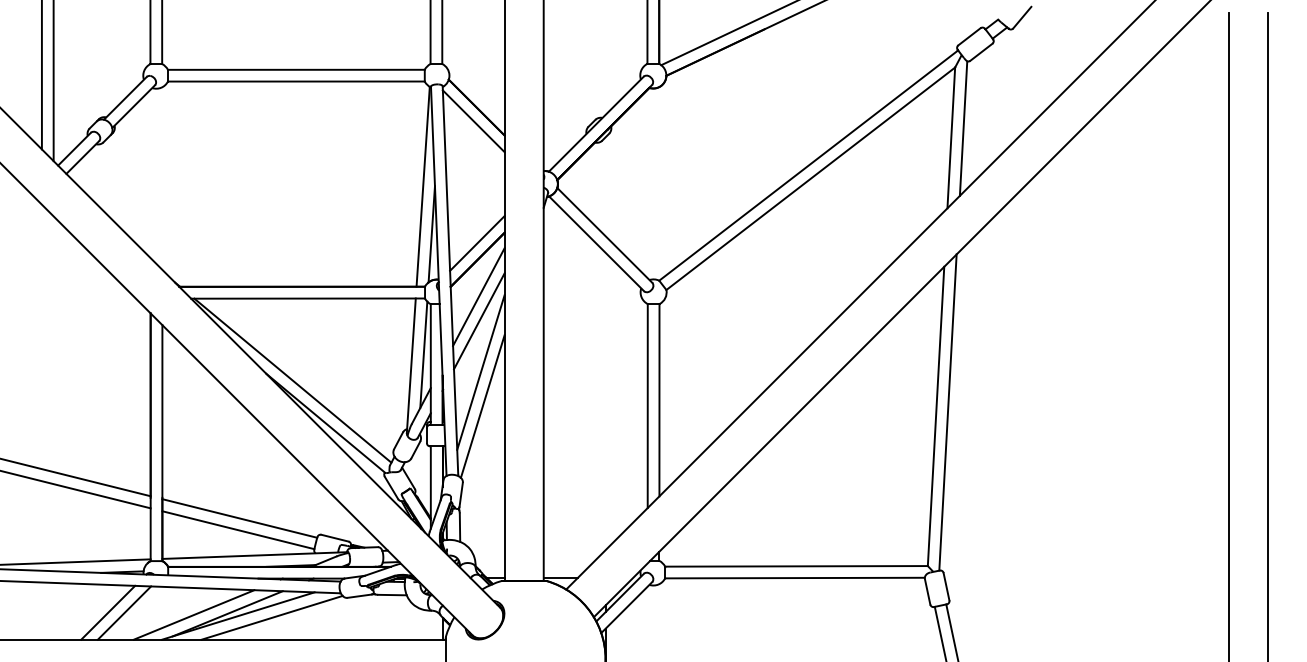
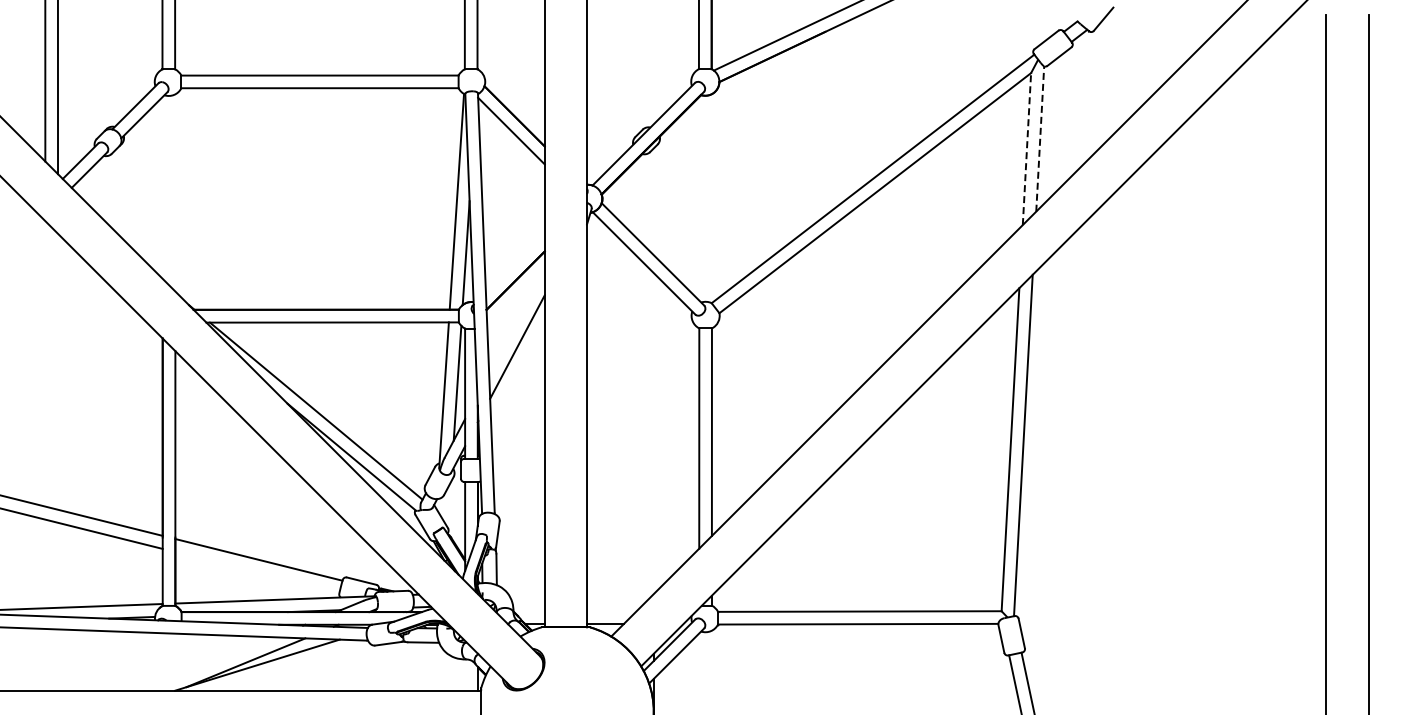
line: (963, 129) -> (1040, 139), solid -> dashed
line: (950, 137) -> (1026, 148), solid -> dashed
line: (476, 242) -> (514, 262), removed
line: (478, 296) -> (516, 320), removed
line: (480, 371) -> (518, 401), removed
line: (482, 406) -> (520, 439), removed
line: (238, 530) -> (257, 572), removed
line: (107, 612) -> (116, 661), removed
line: (124, 612) -> (134, 661), removed
line: (194, 614) -> (209, 663), removed
line: (271, 617) -> (293, 666), removed

